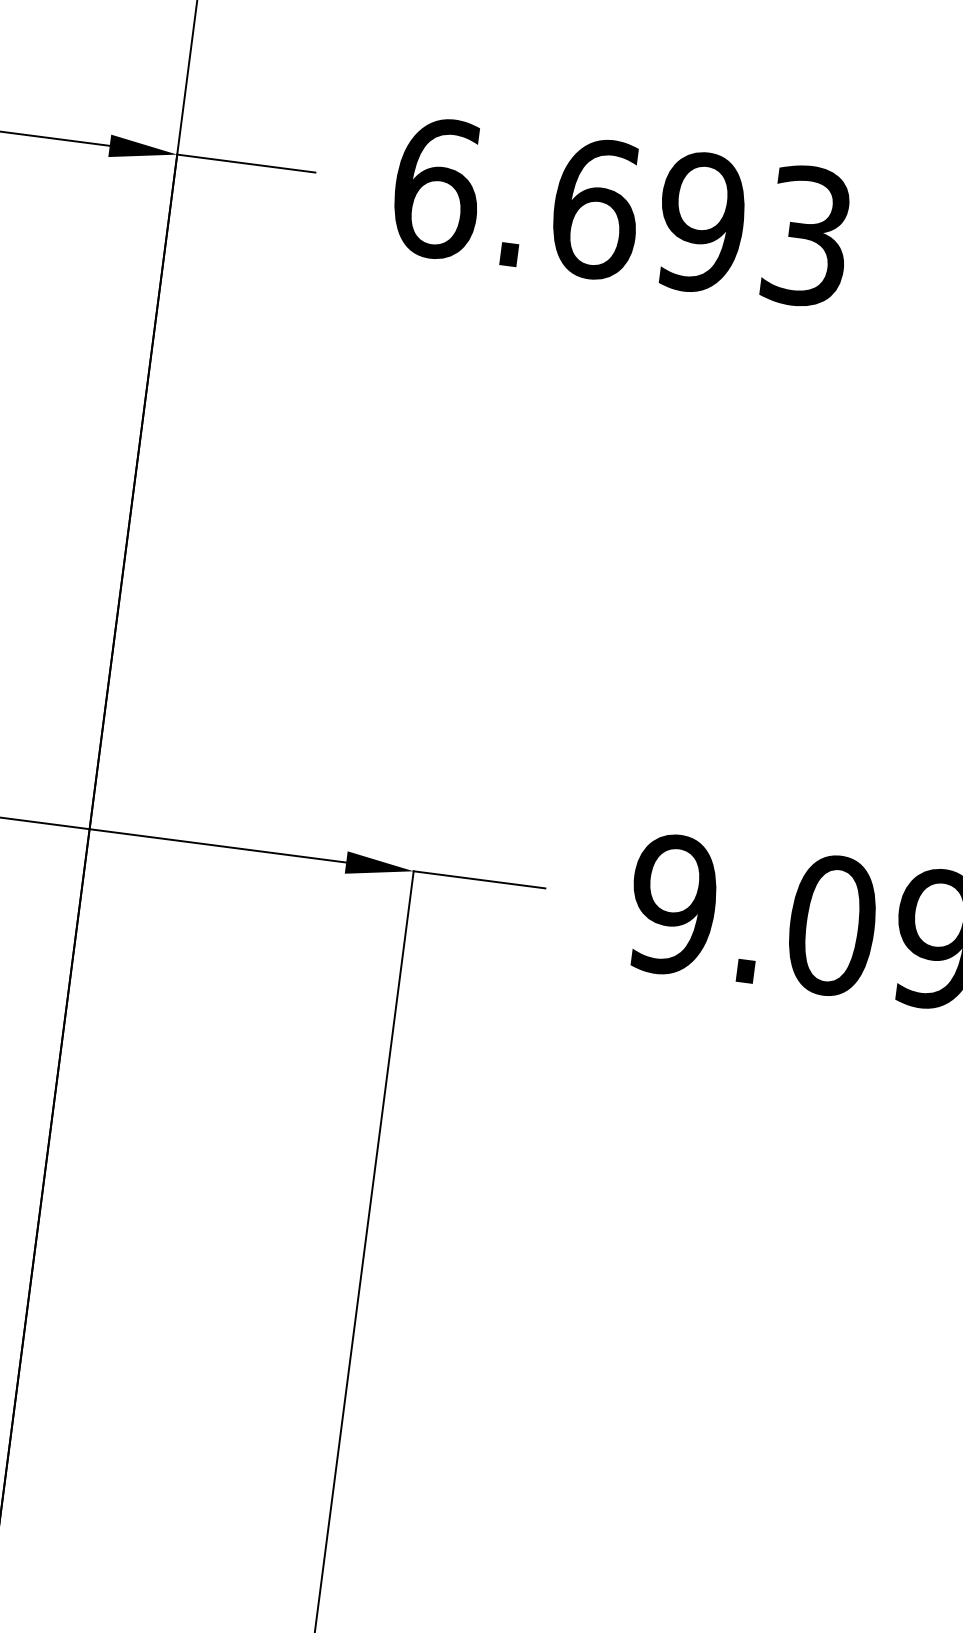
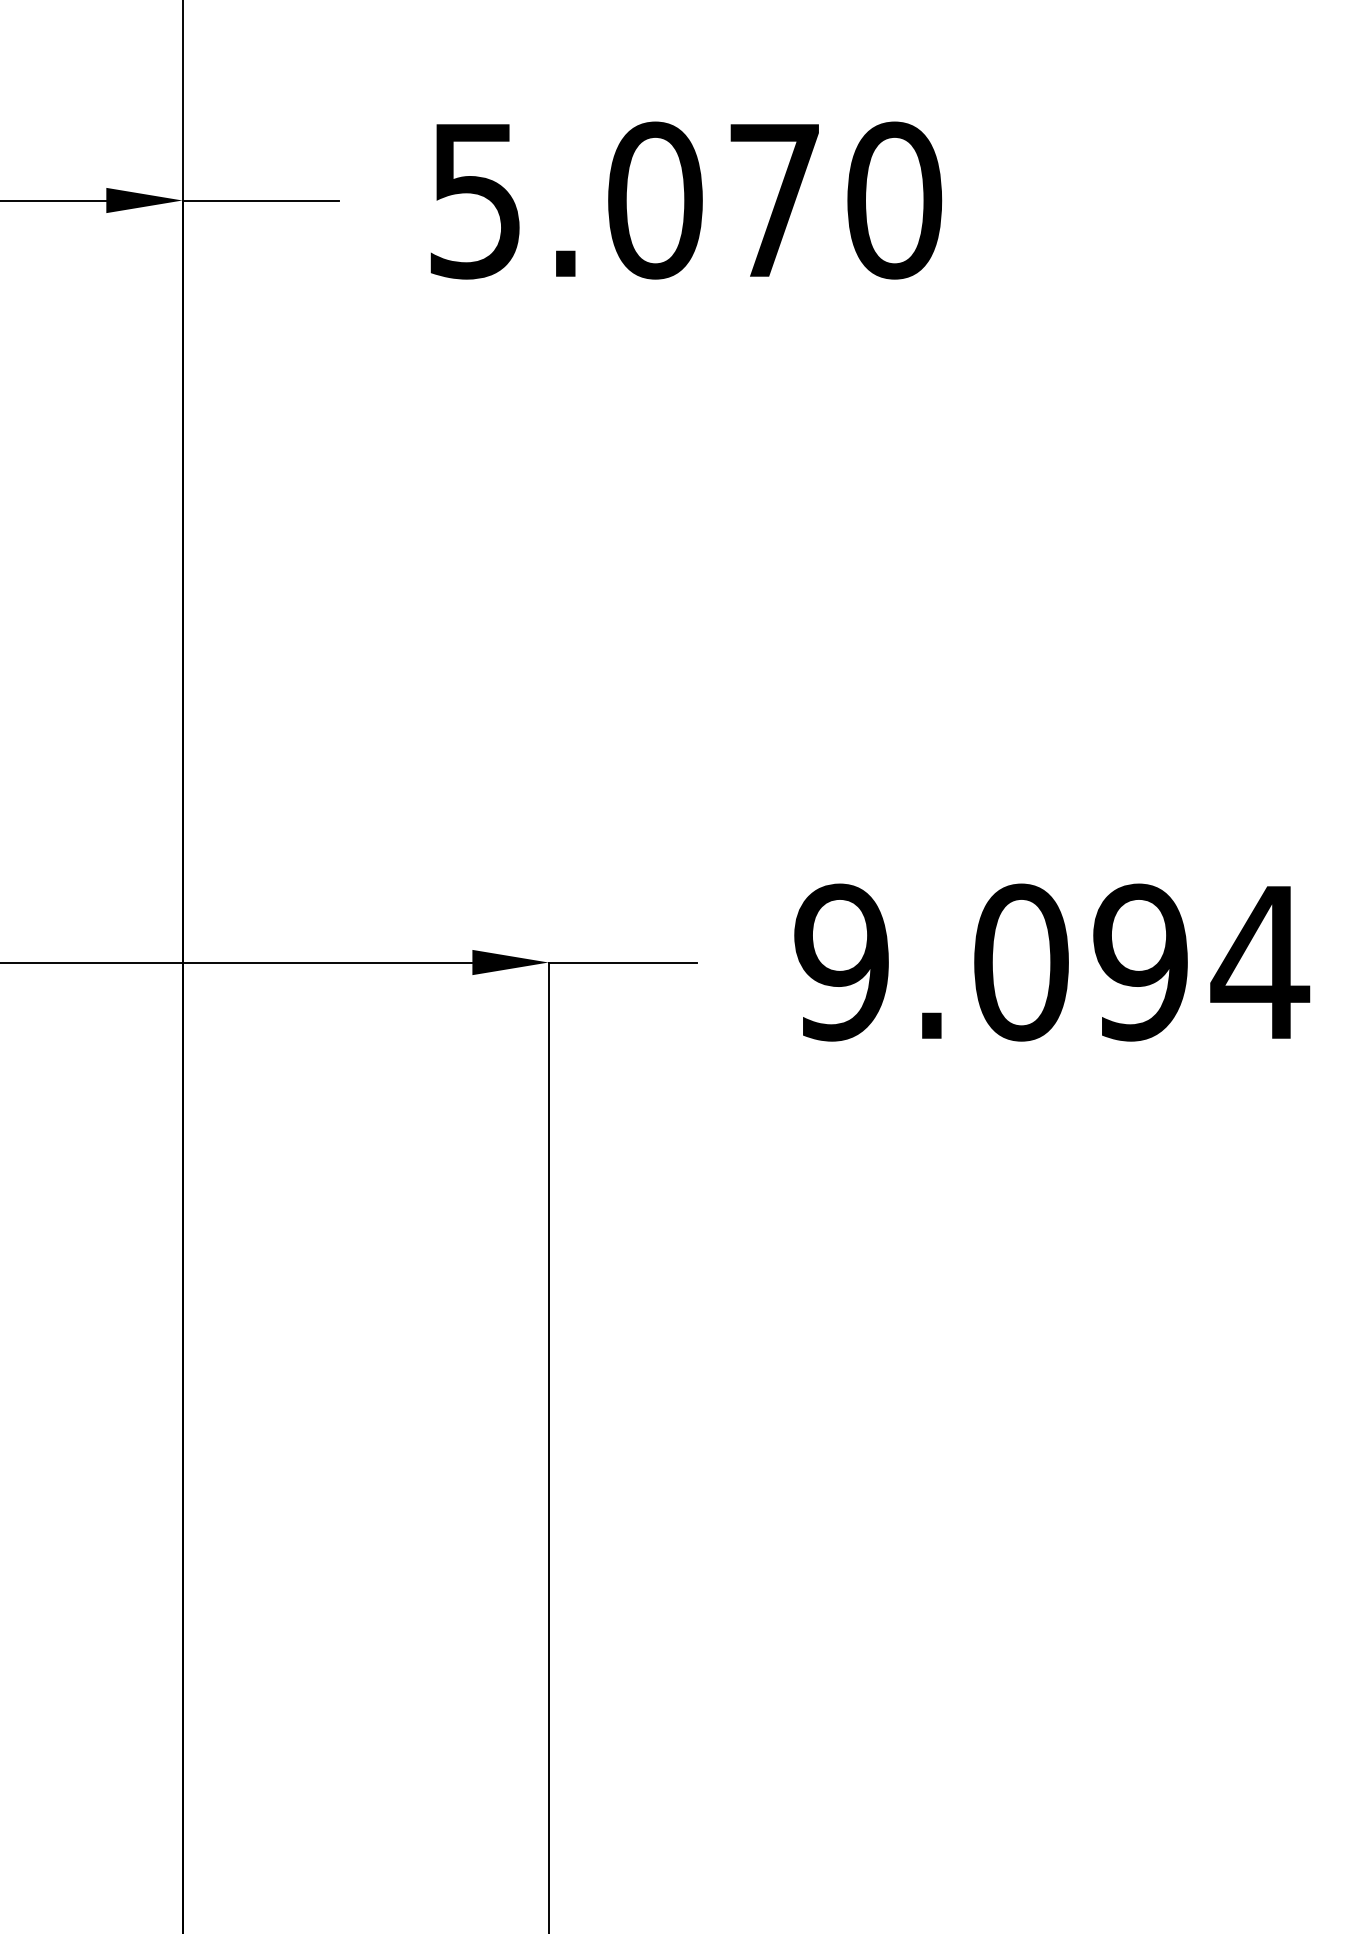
text: (622, 212) -> (685, 200), 6.693 -> 5.070

